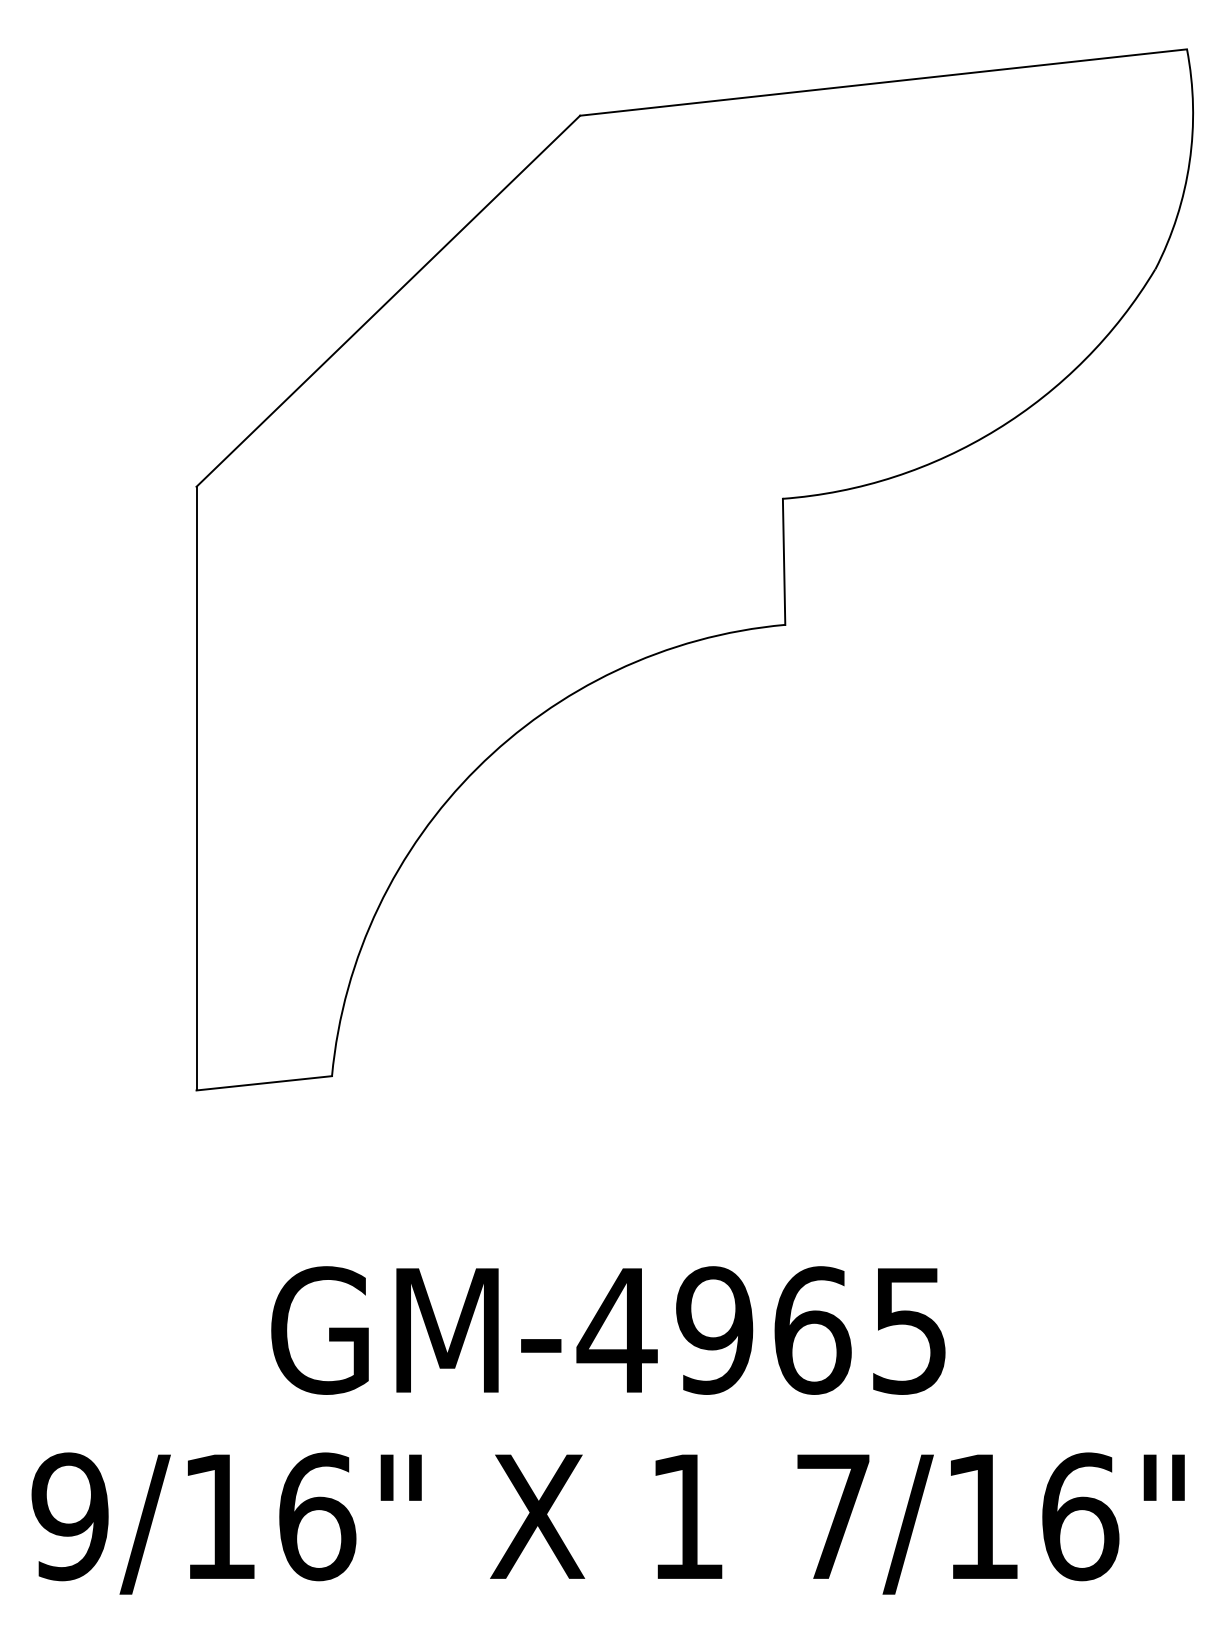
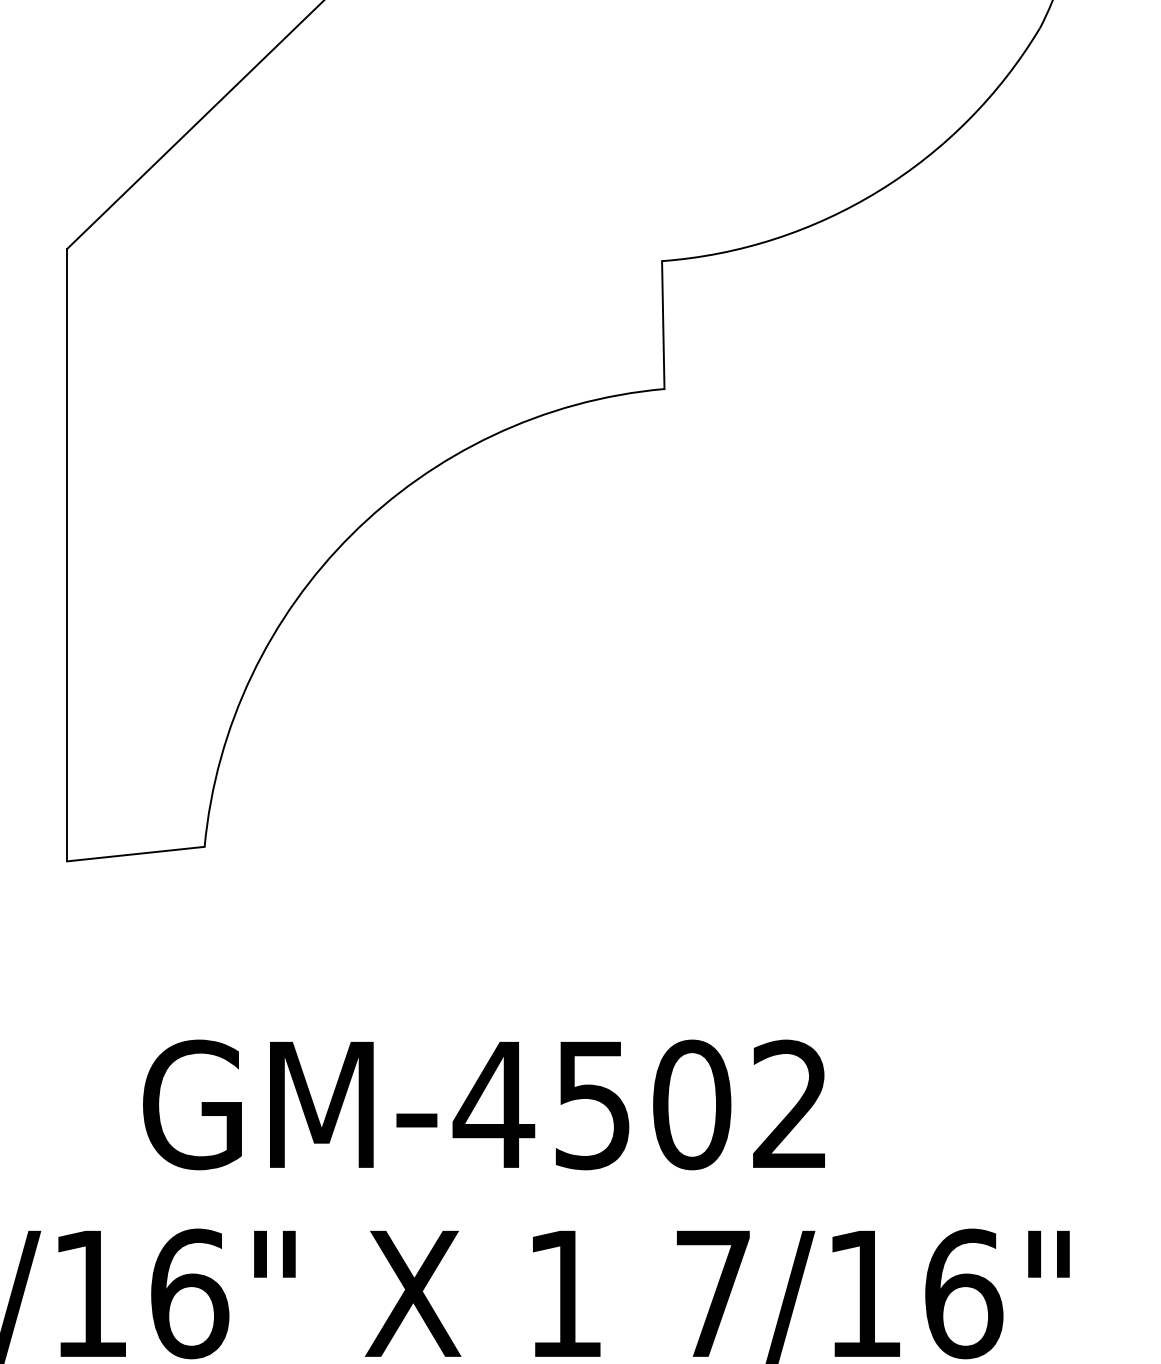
text: (810, 1330) -> (690, 1104), GM-4965 -> GM-4502

